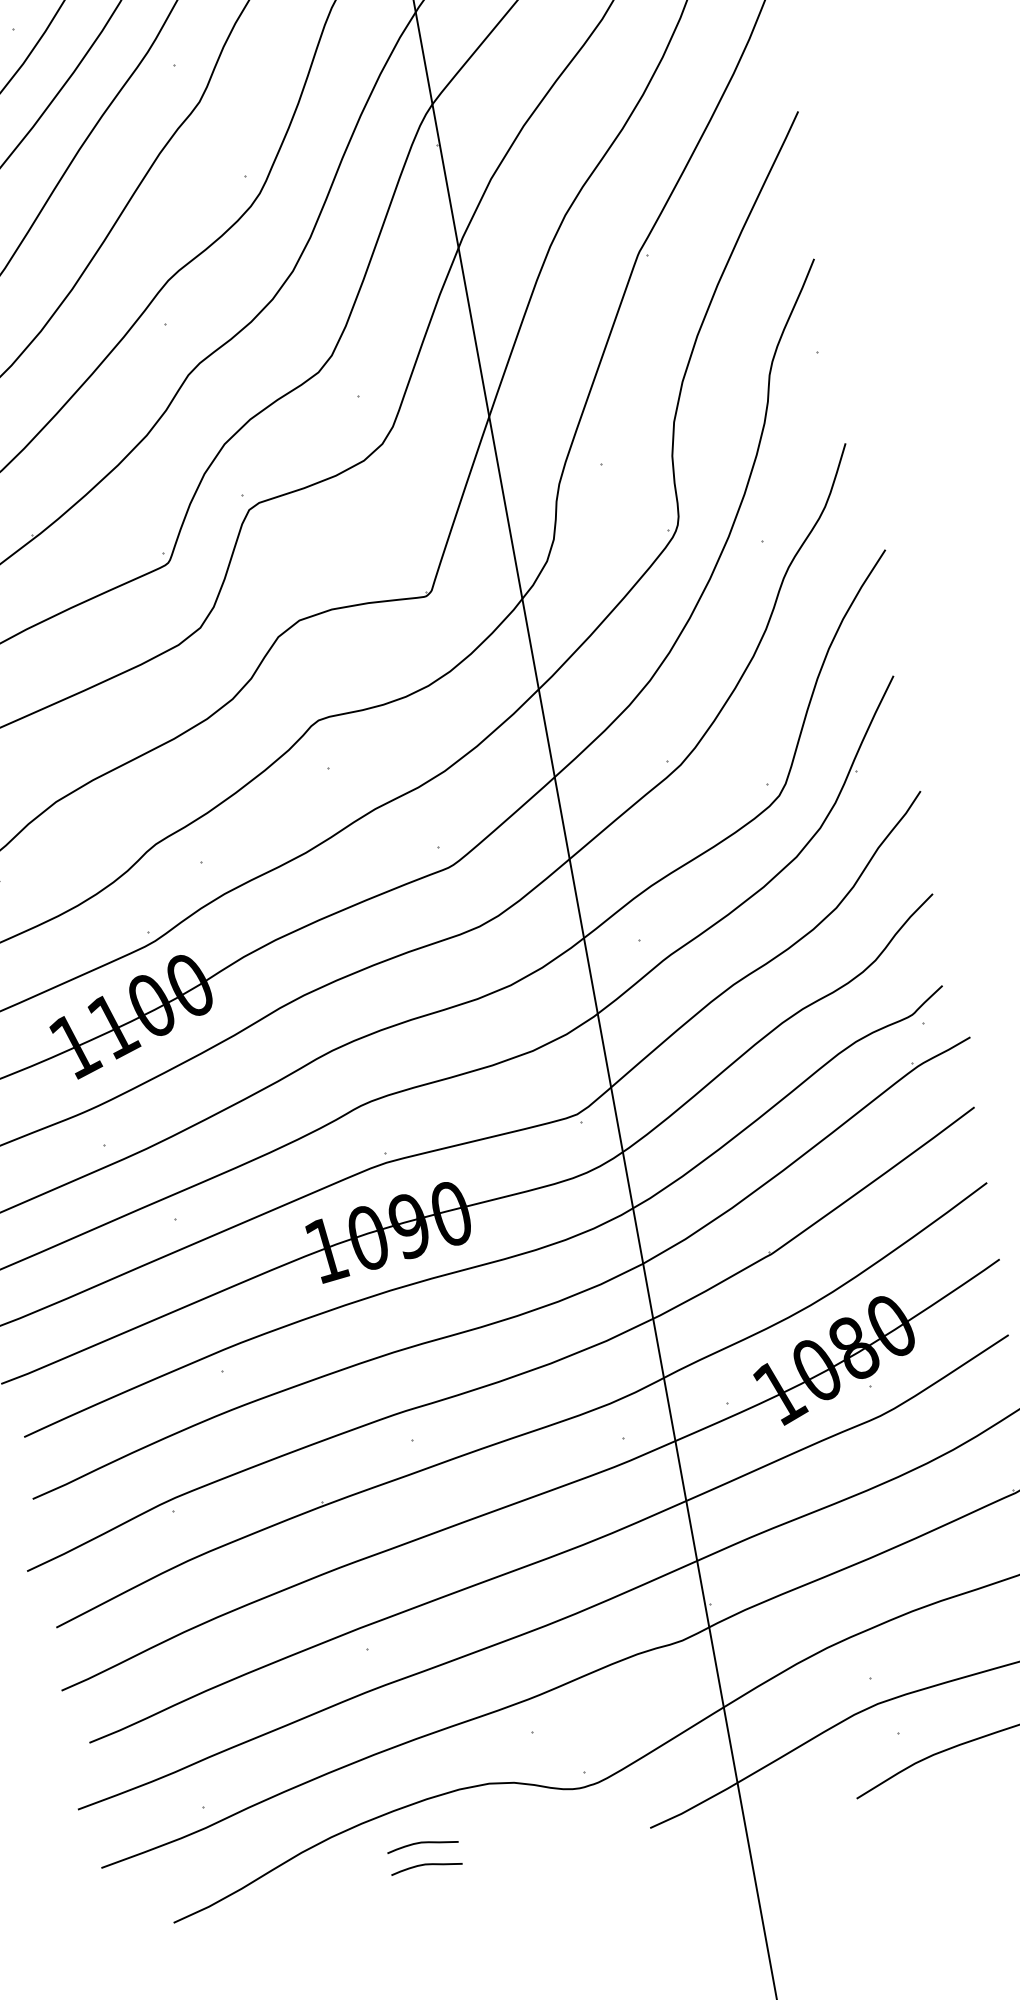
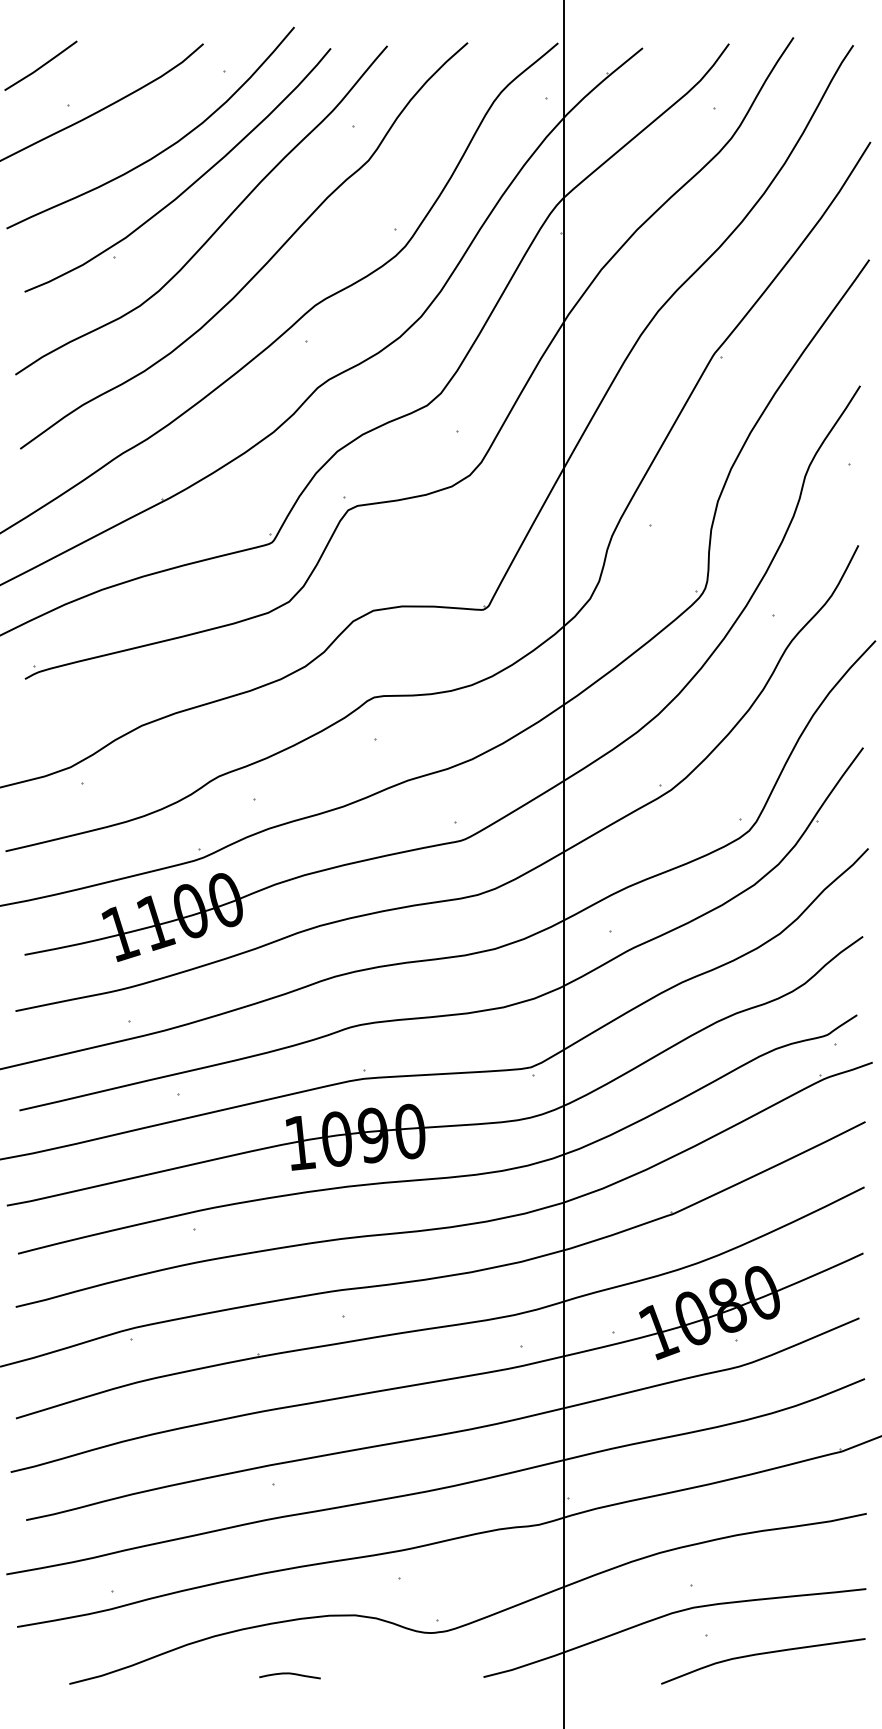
curve: (421, 1843) -> (289, 1655), removed

